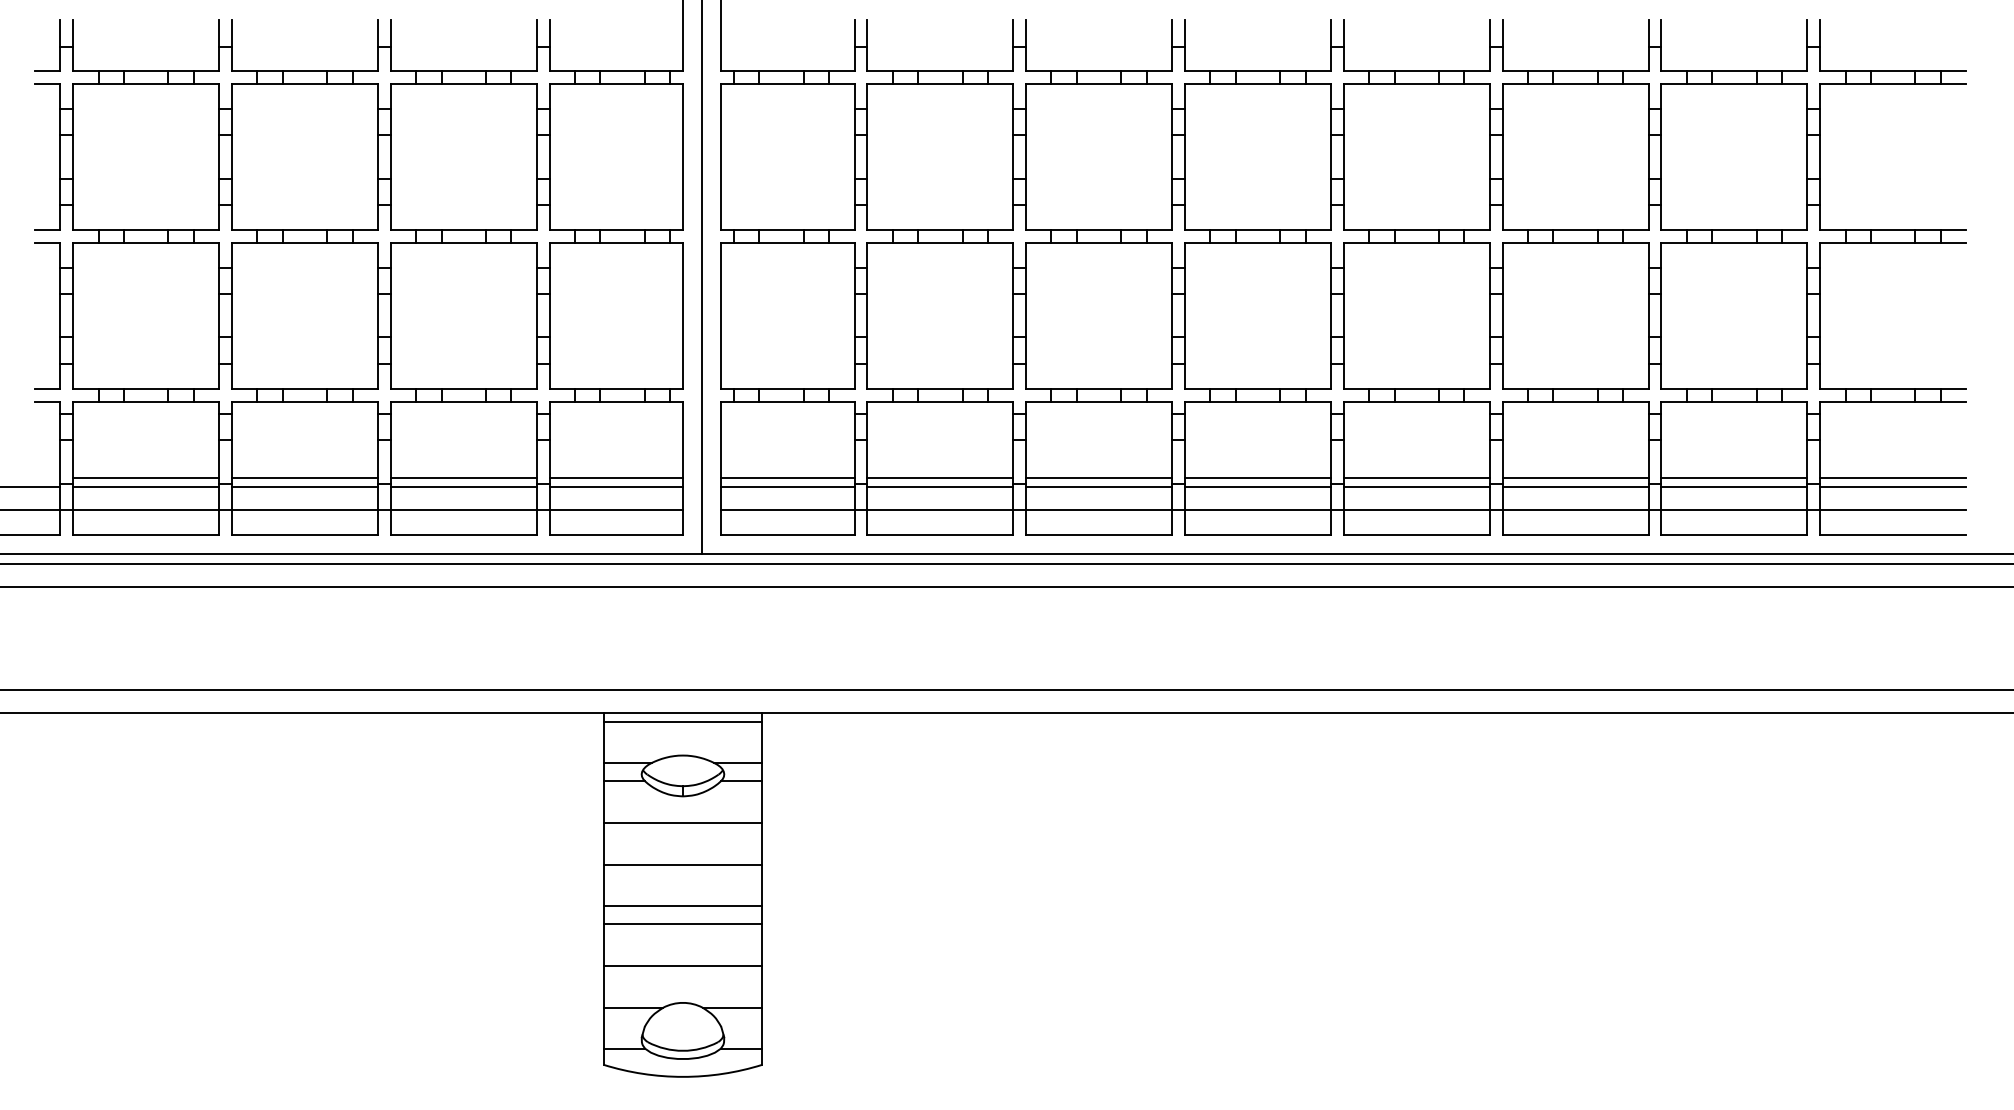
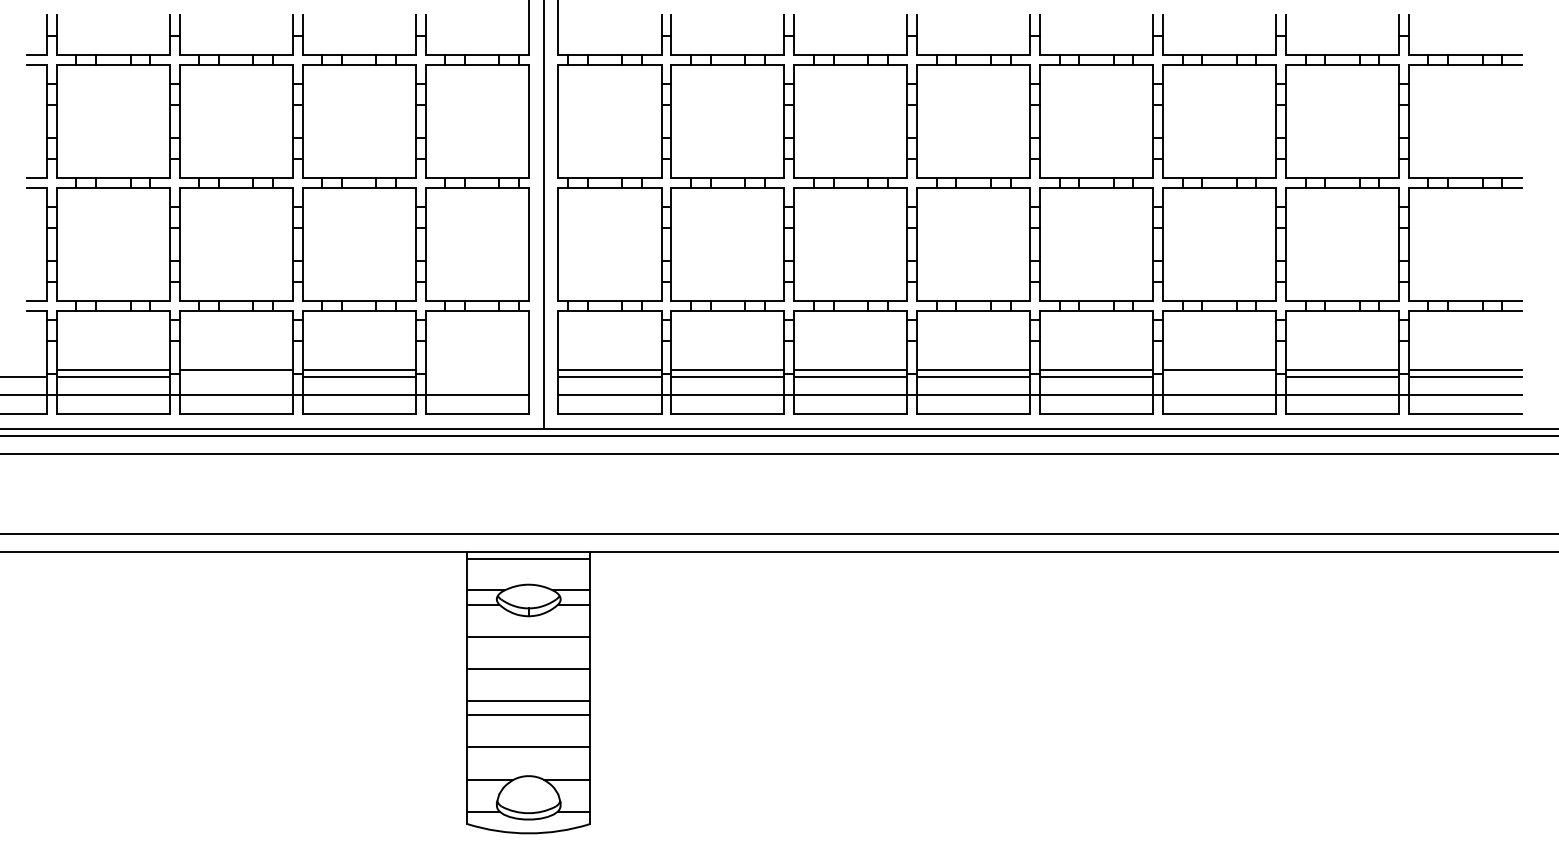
line: (615, 477) -> (476, 369), removed
line: (304, 487) -> (235, 377), removed
line: (615, 487) -> (476, 377), removed
line: (1575, 487) -> (1219, 377), removed

